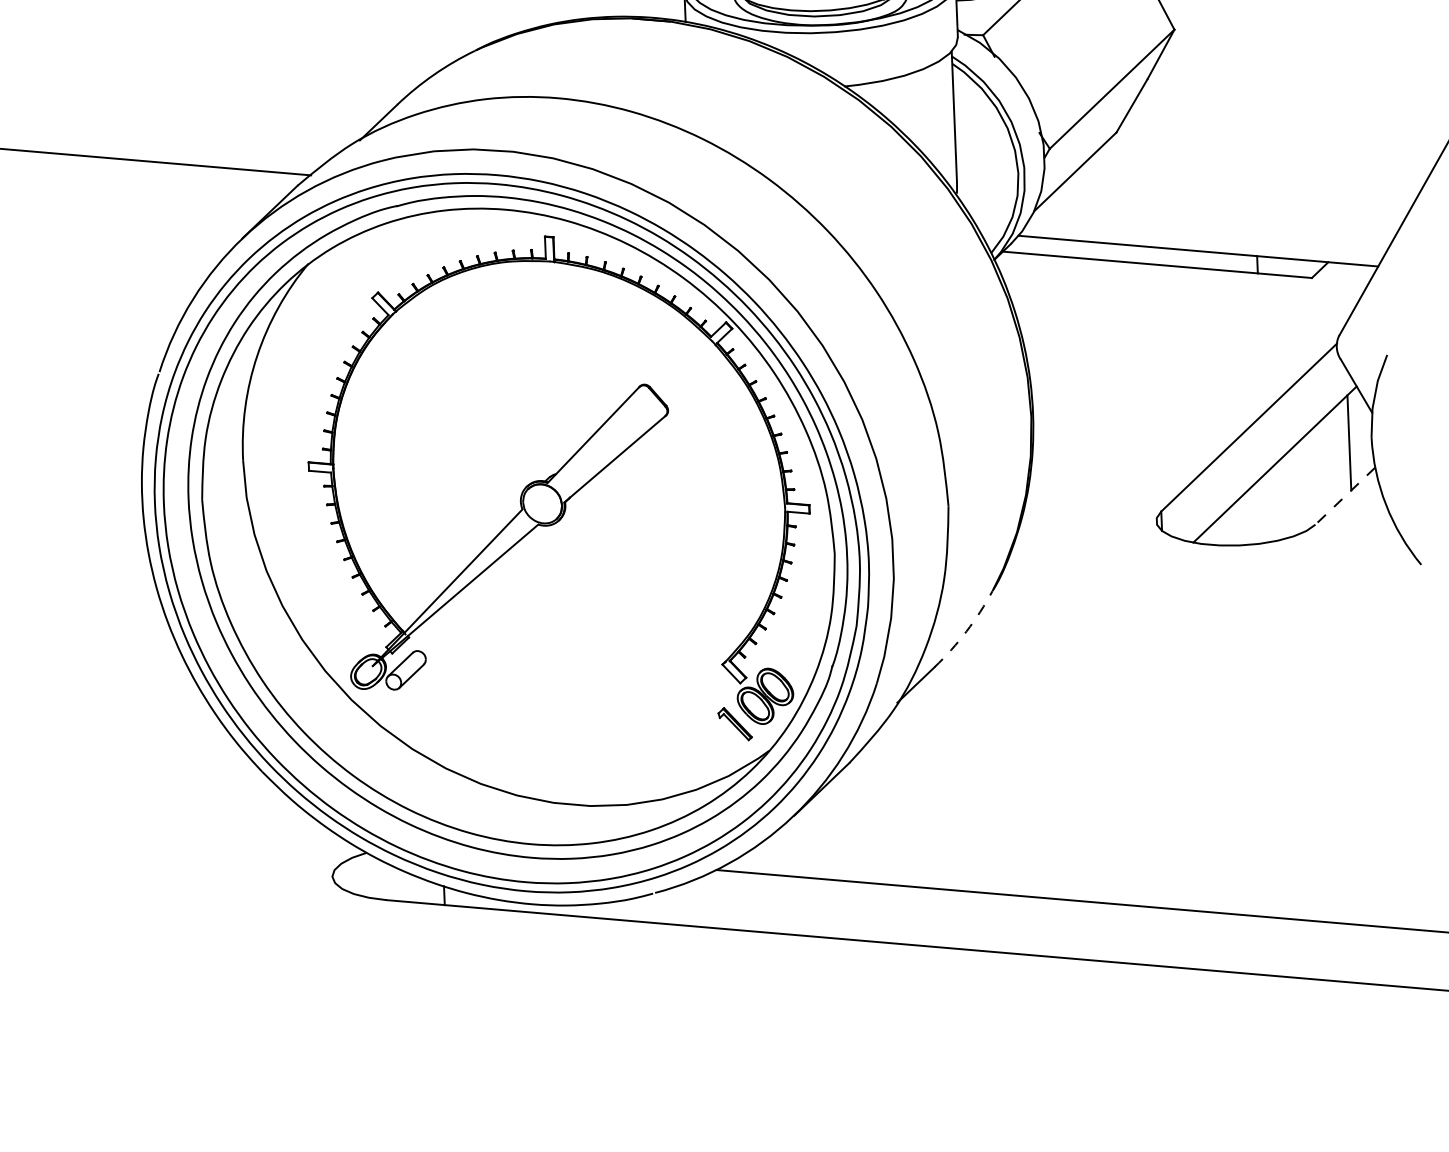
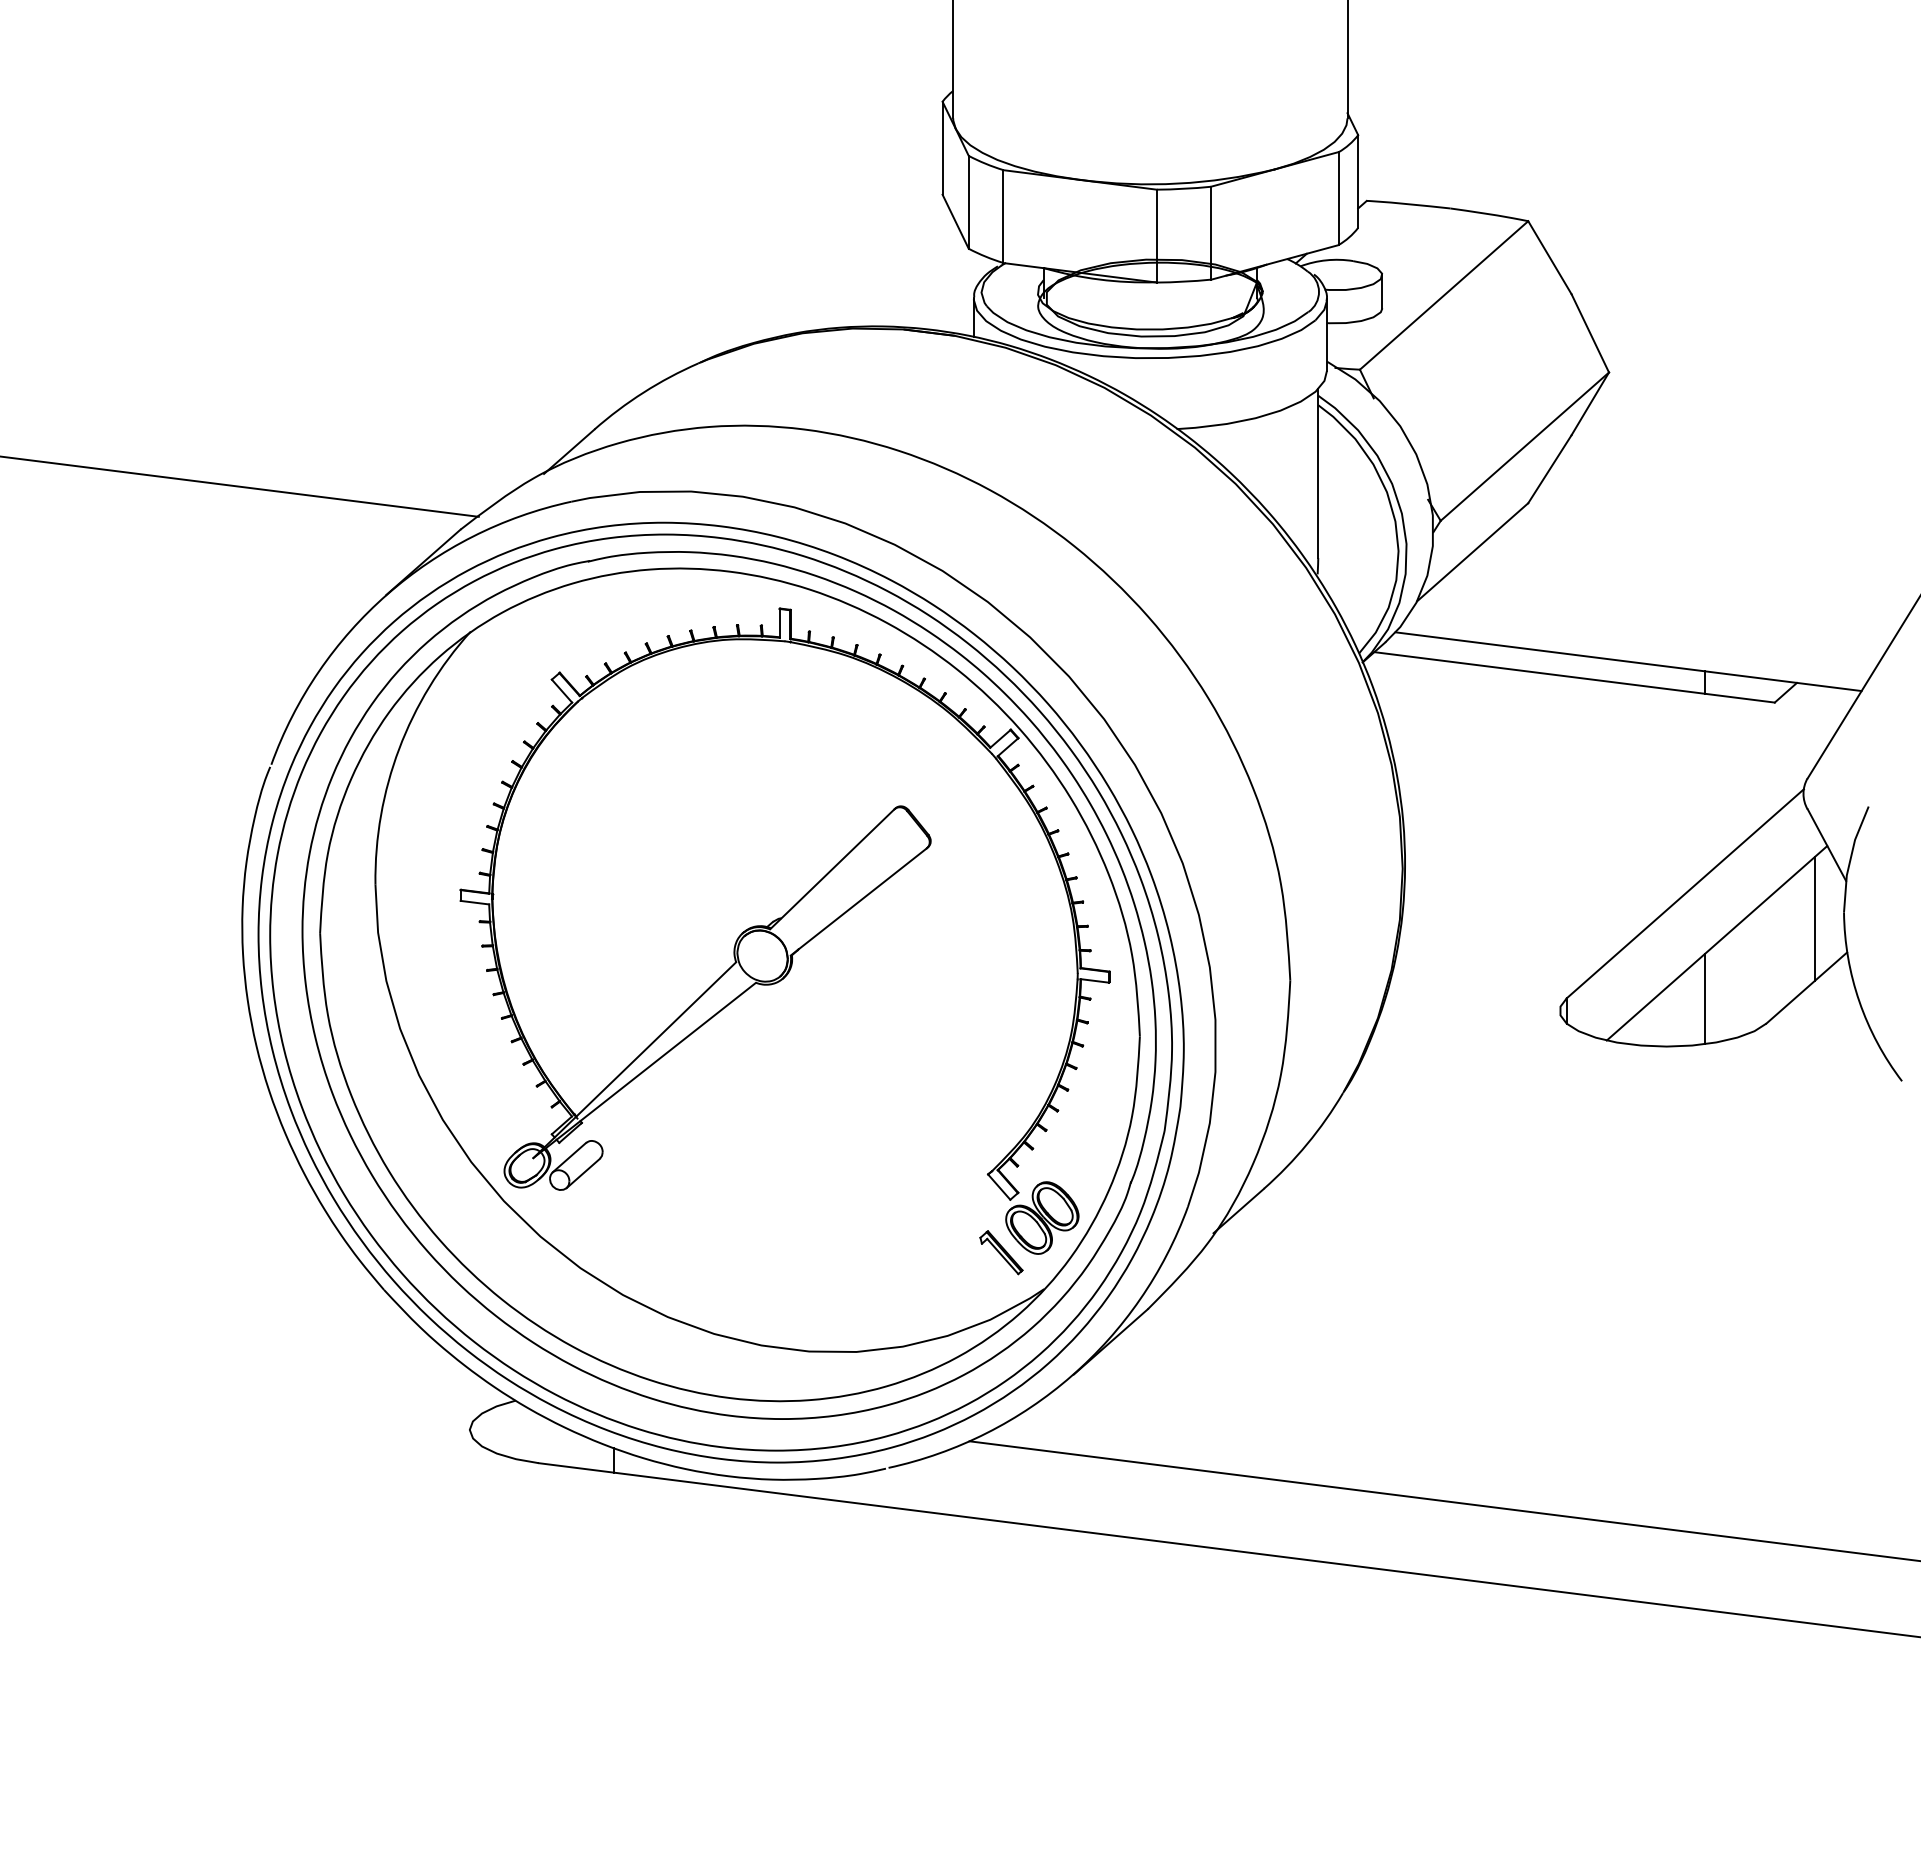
line: (1345, 496) -> (1806, 988), dashed -> solid
line: (1267, 508) -> (1704, 999), added
arc: (966, 631) -> (1307, 1144), dashed -> solid

